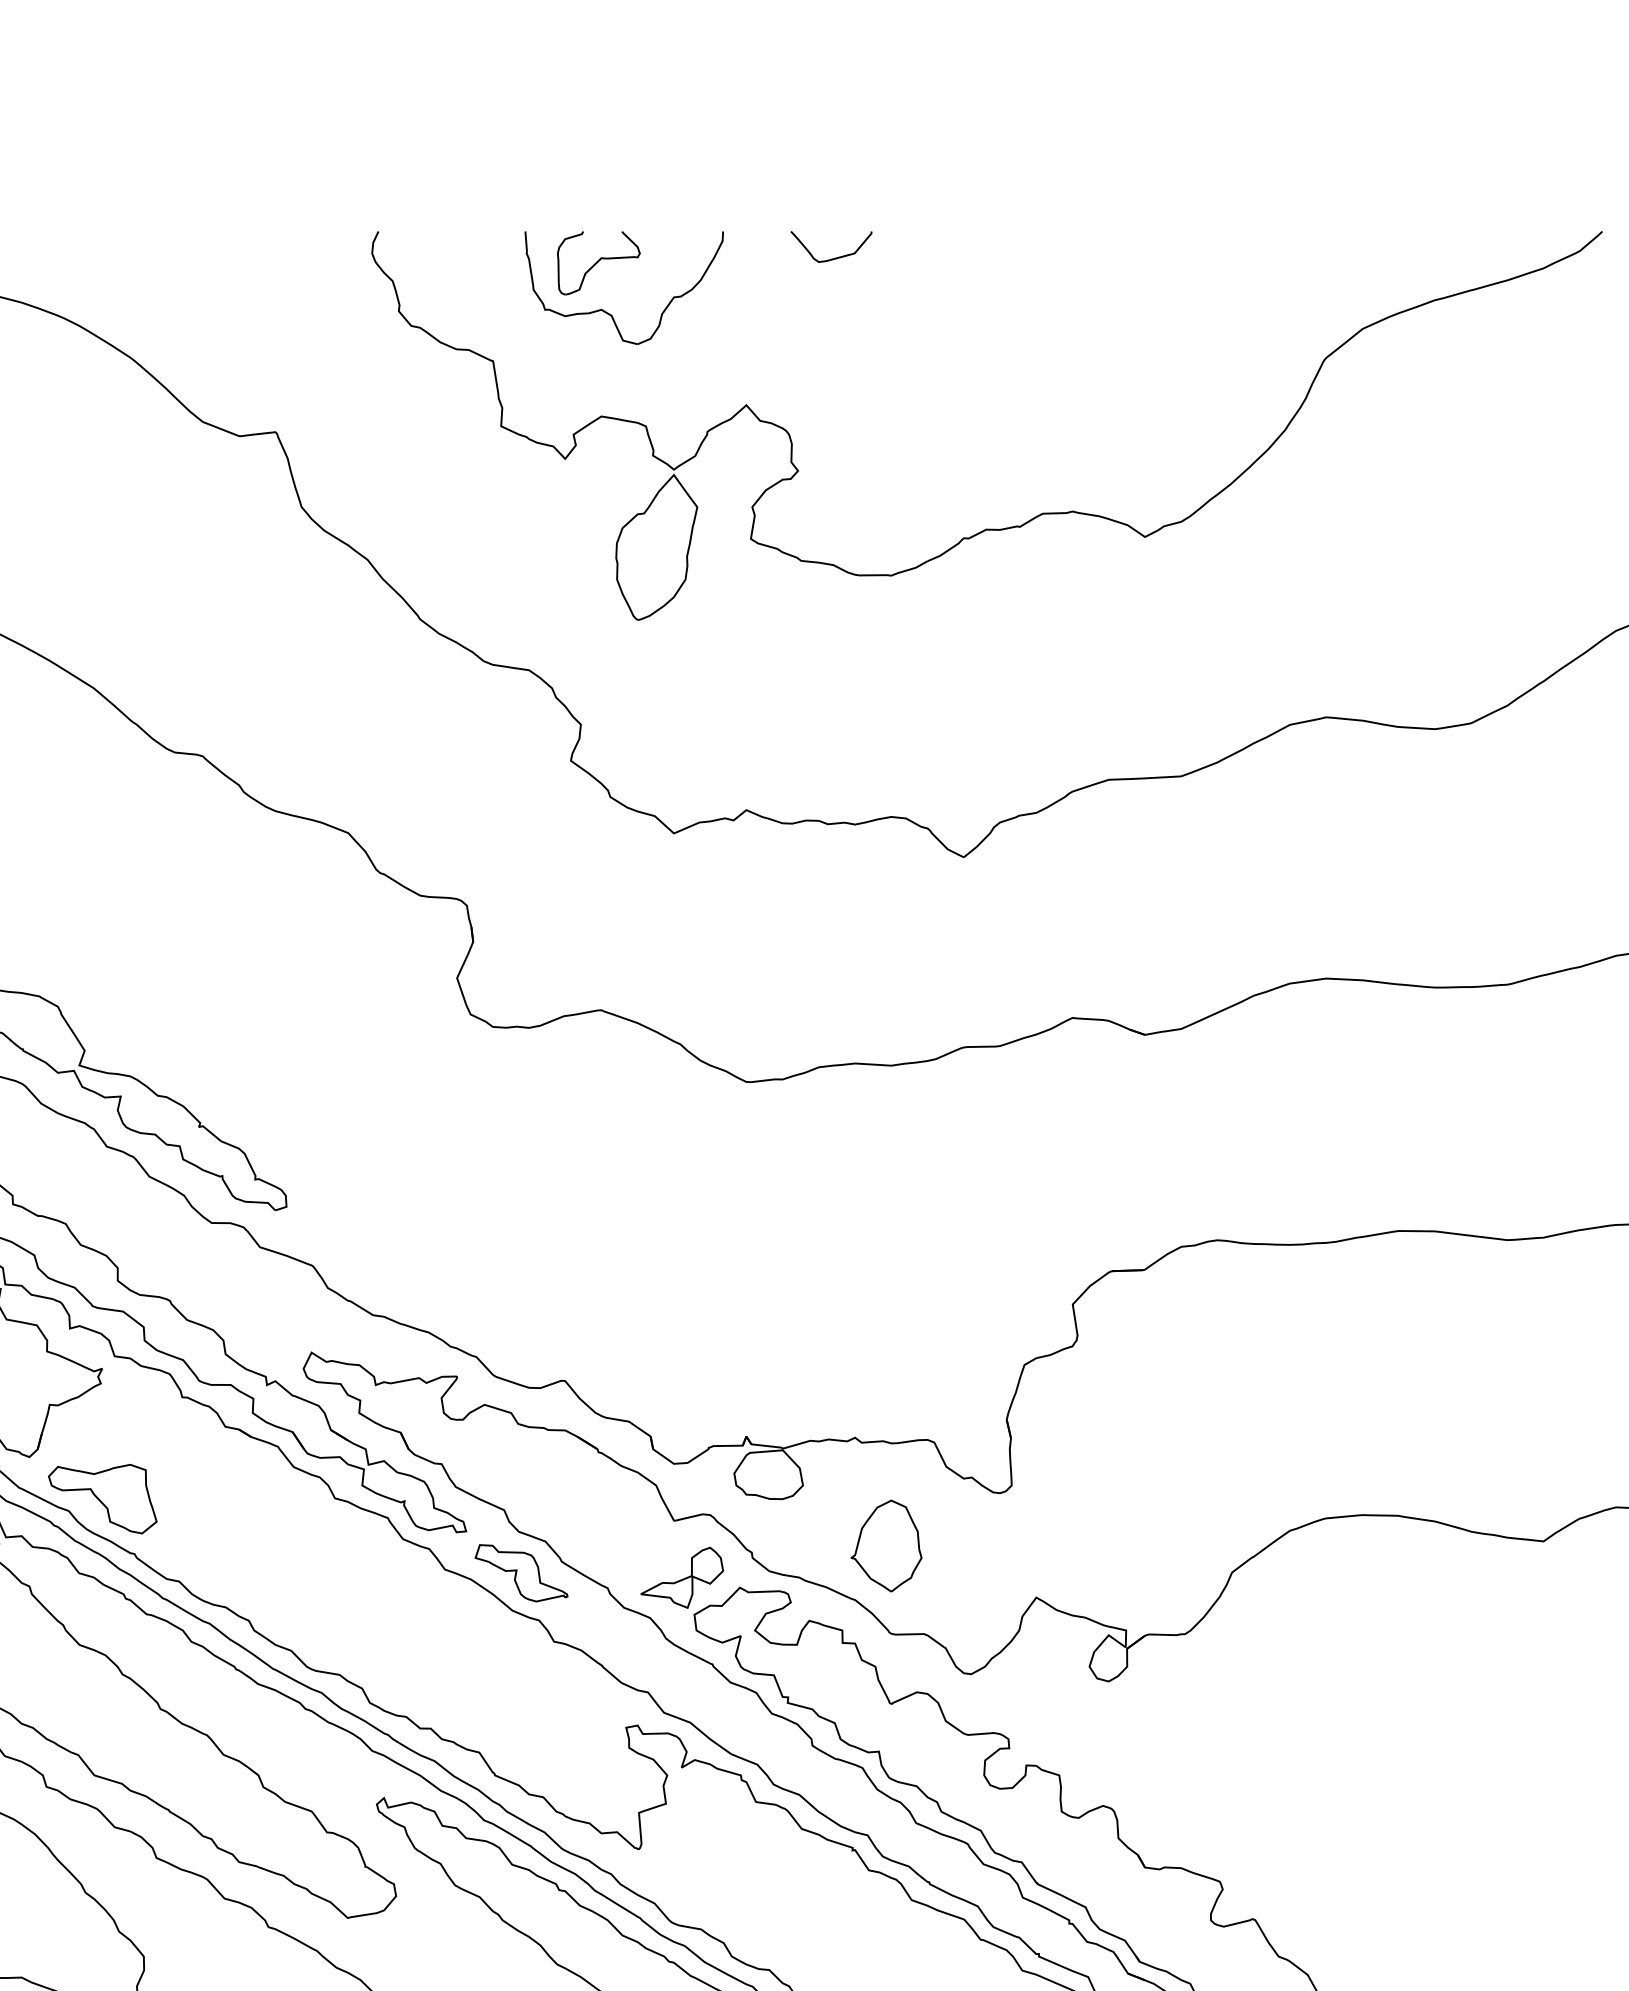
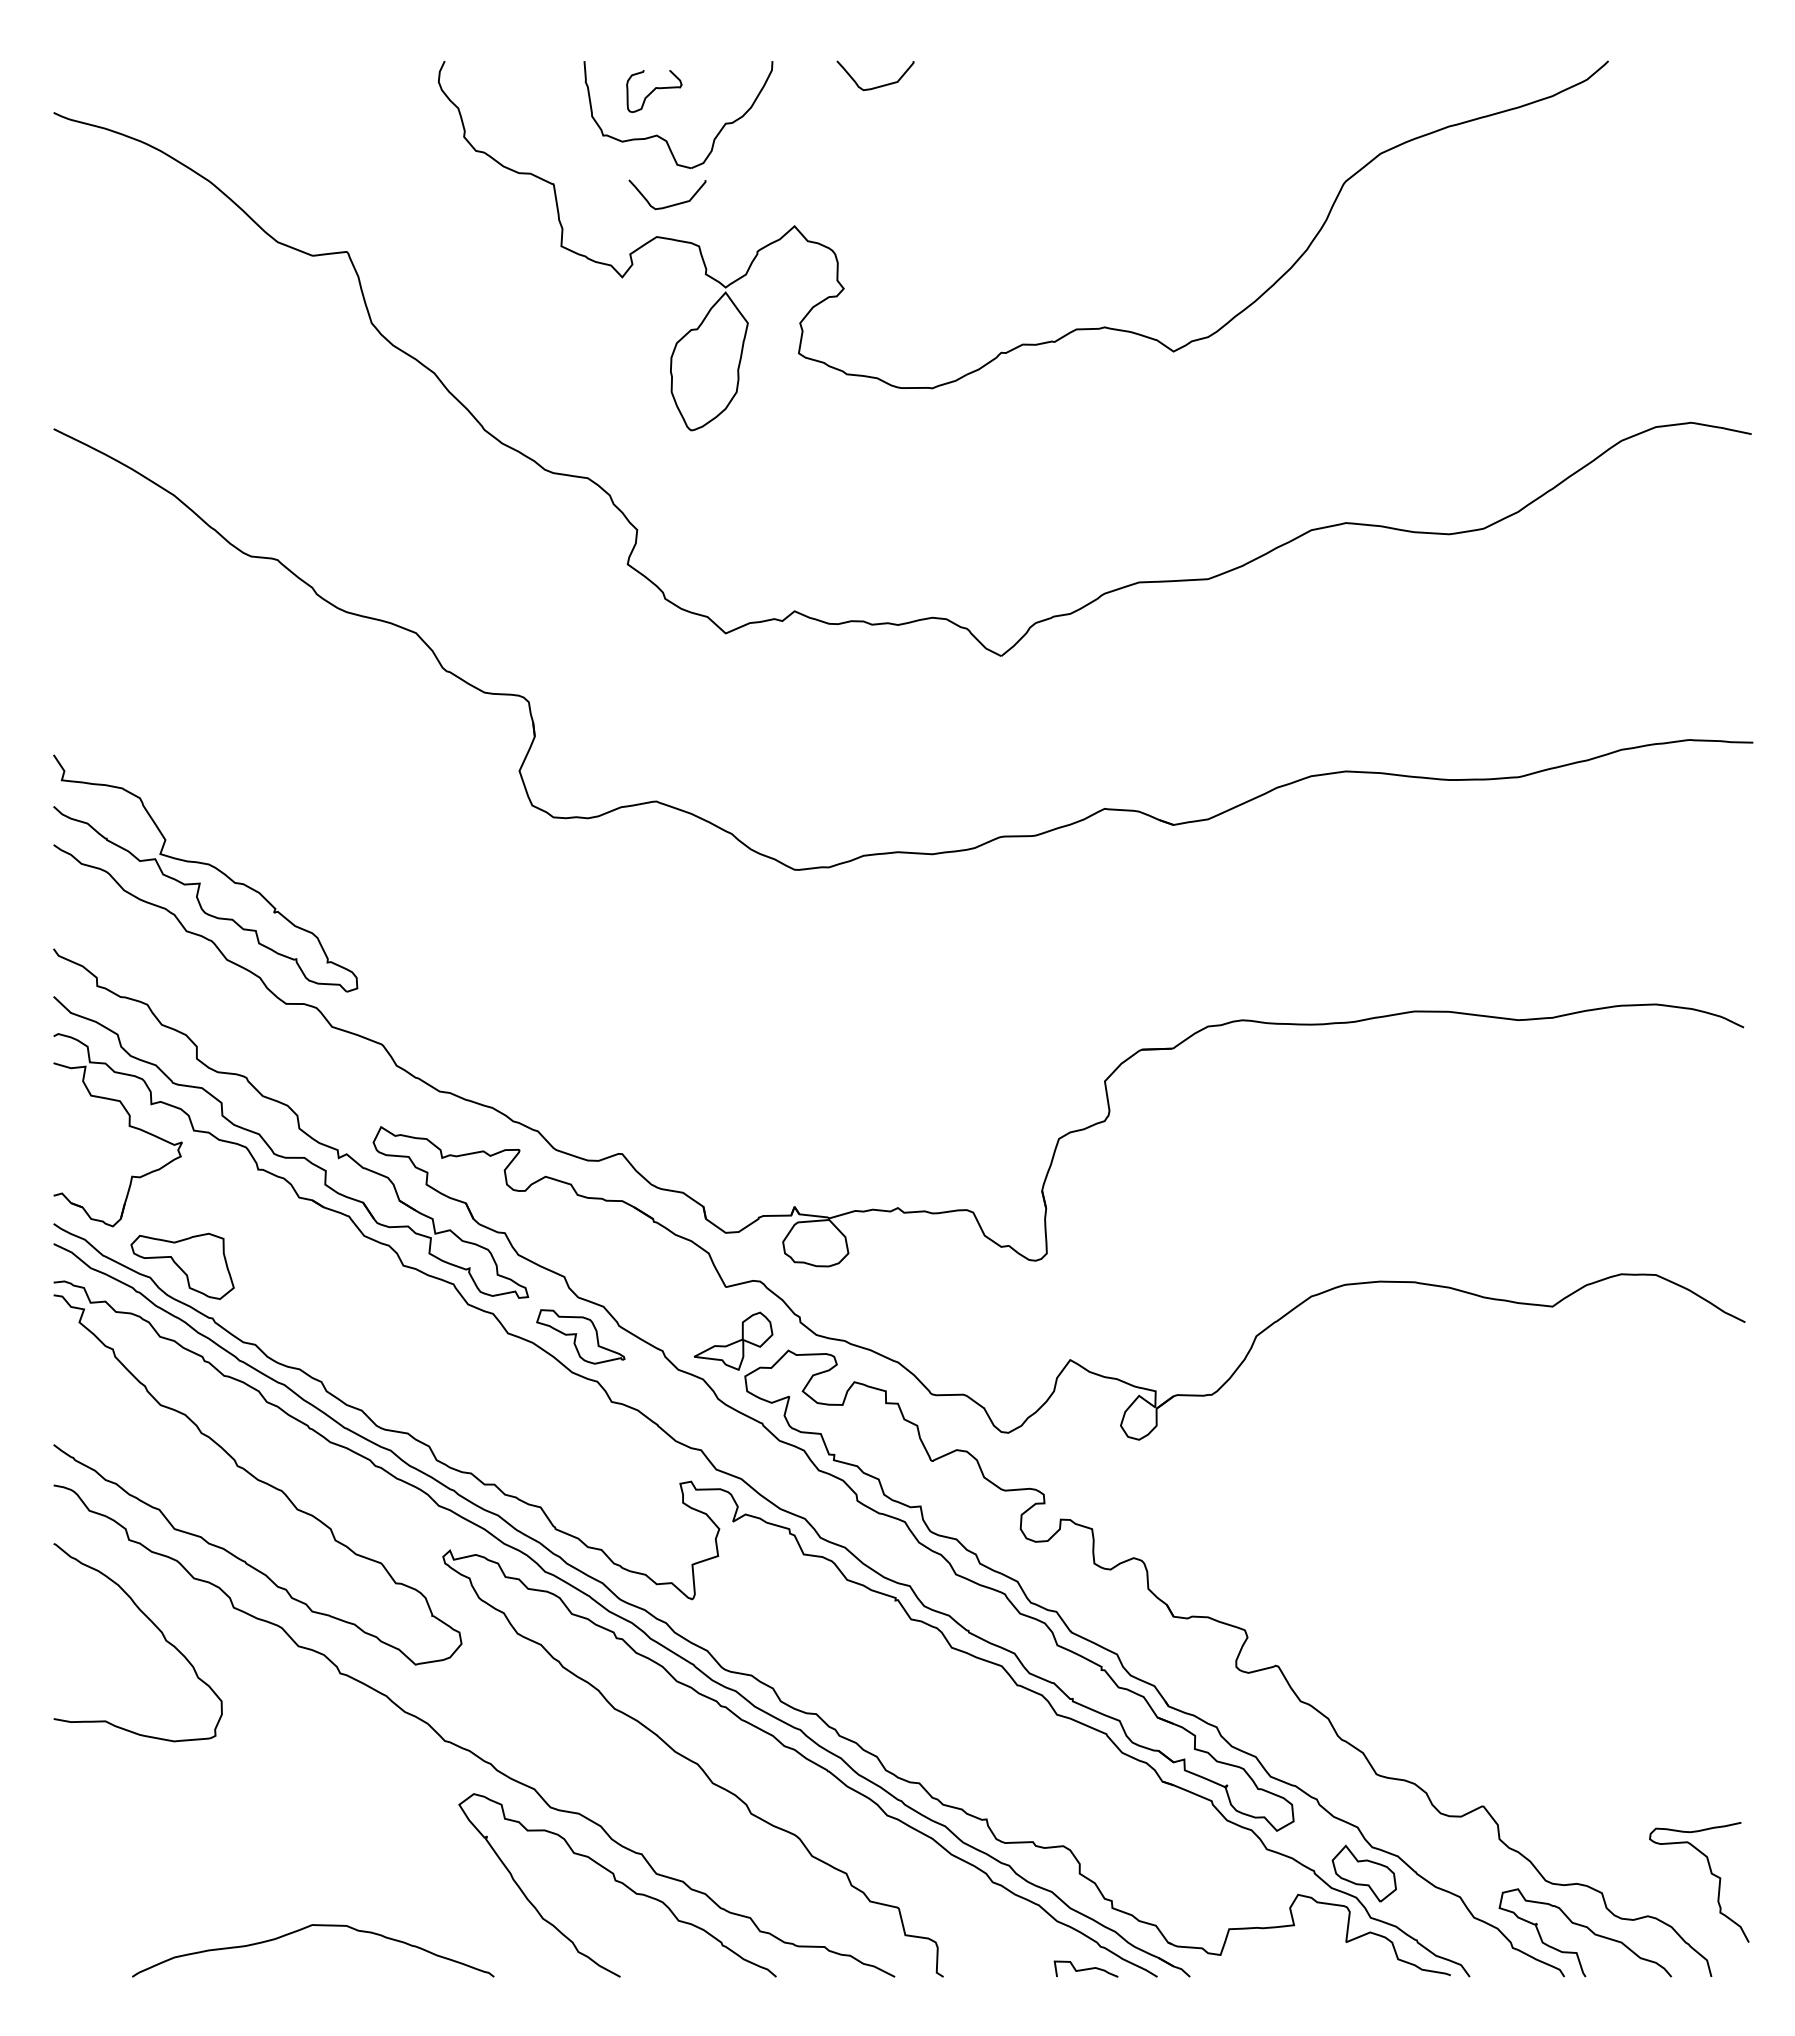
part: (599, 263) -> (654, 91), size x0.7
curve: (616, 382) -> (671, 204), added
part: (886, 1545) -> (927, 1310), removed

